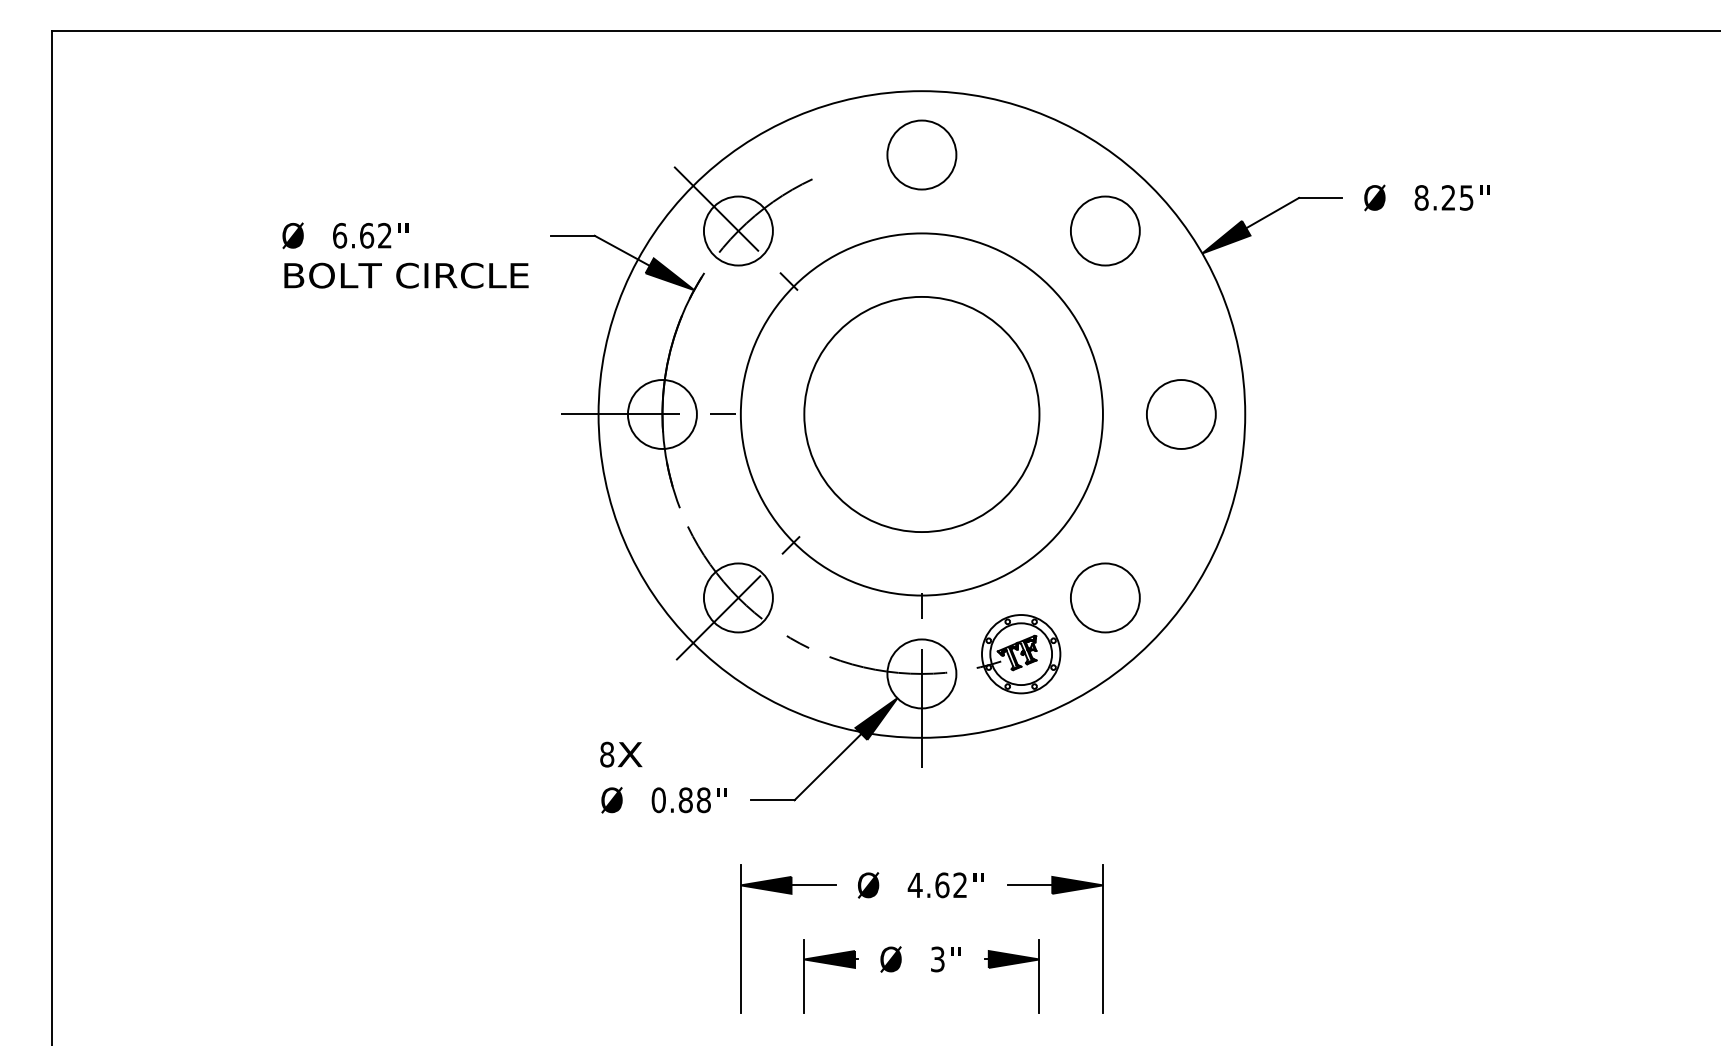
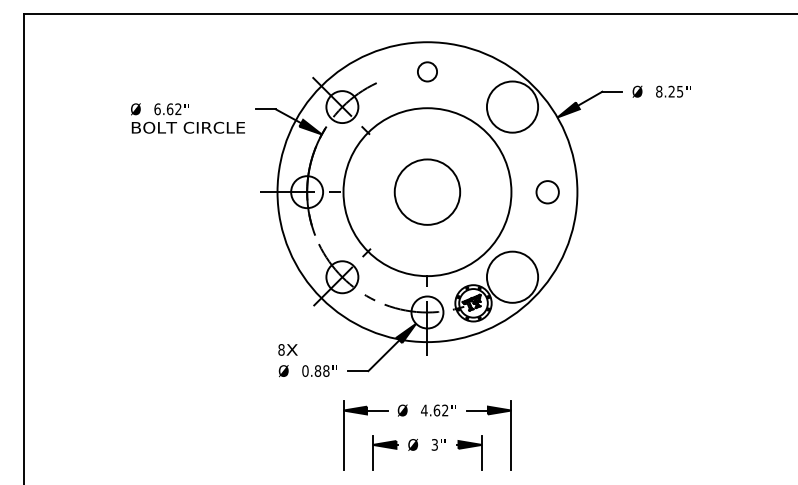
circle: (921, 154) -> (427, 71), size x0.6
circle: (1105, 231) -> (512, 107), size x1.6
circle: (921, 413) -> (427, 191), size x0.6
circle: (1180, 415) -> (547, 192), size x0.7
circle: (1105, 598) -> (512, 277), size x1.6

